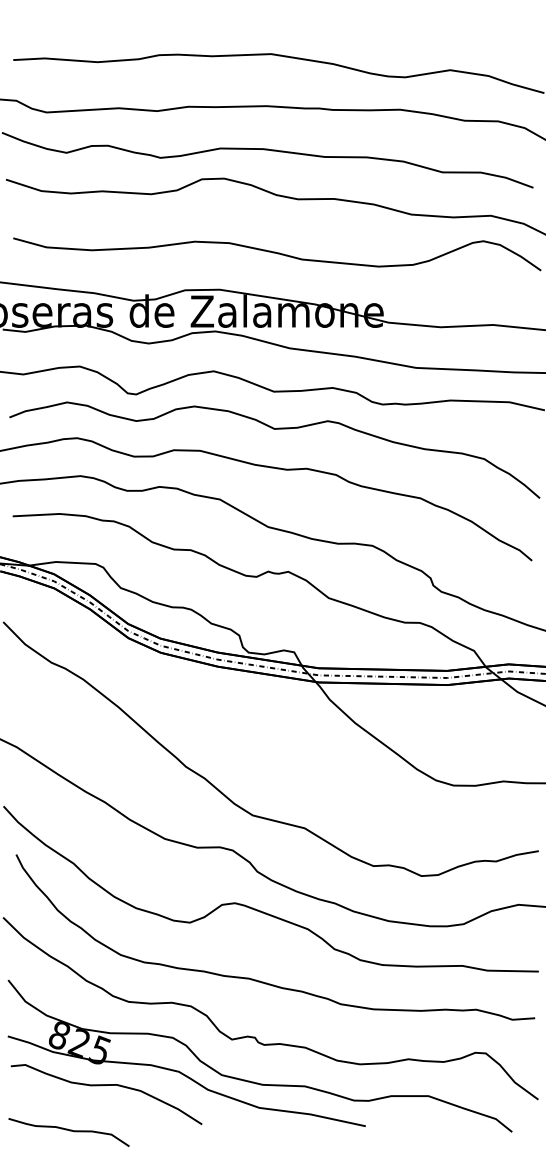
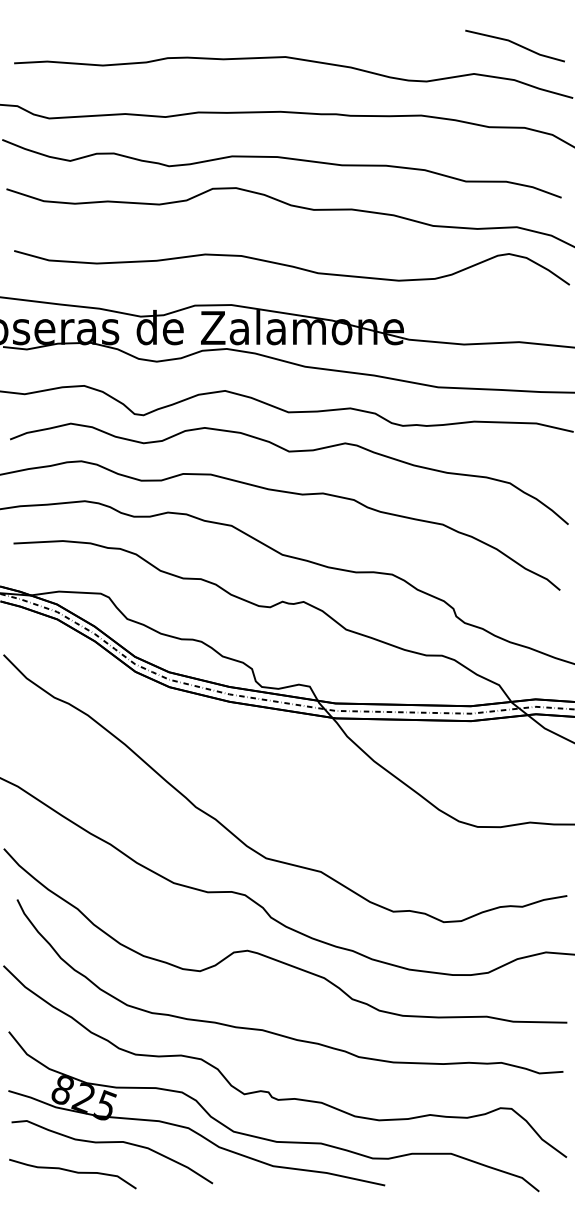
line: (488, 42) -> (514, 44), added
curve: (68, 1131) -> (72, 1172), moved

